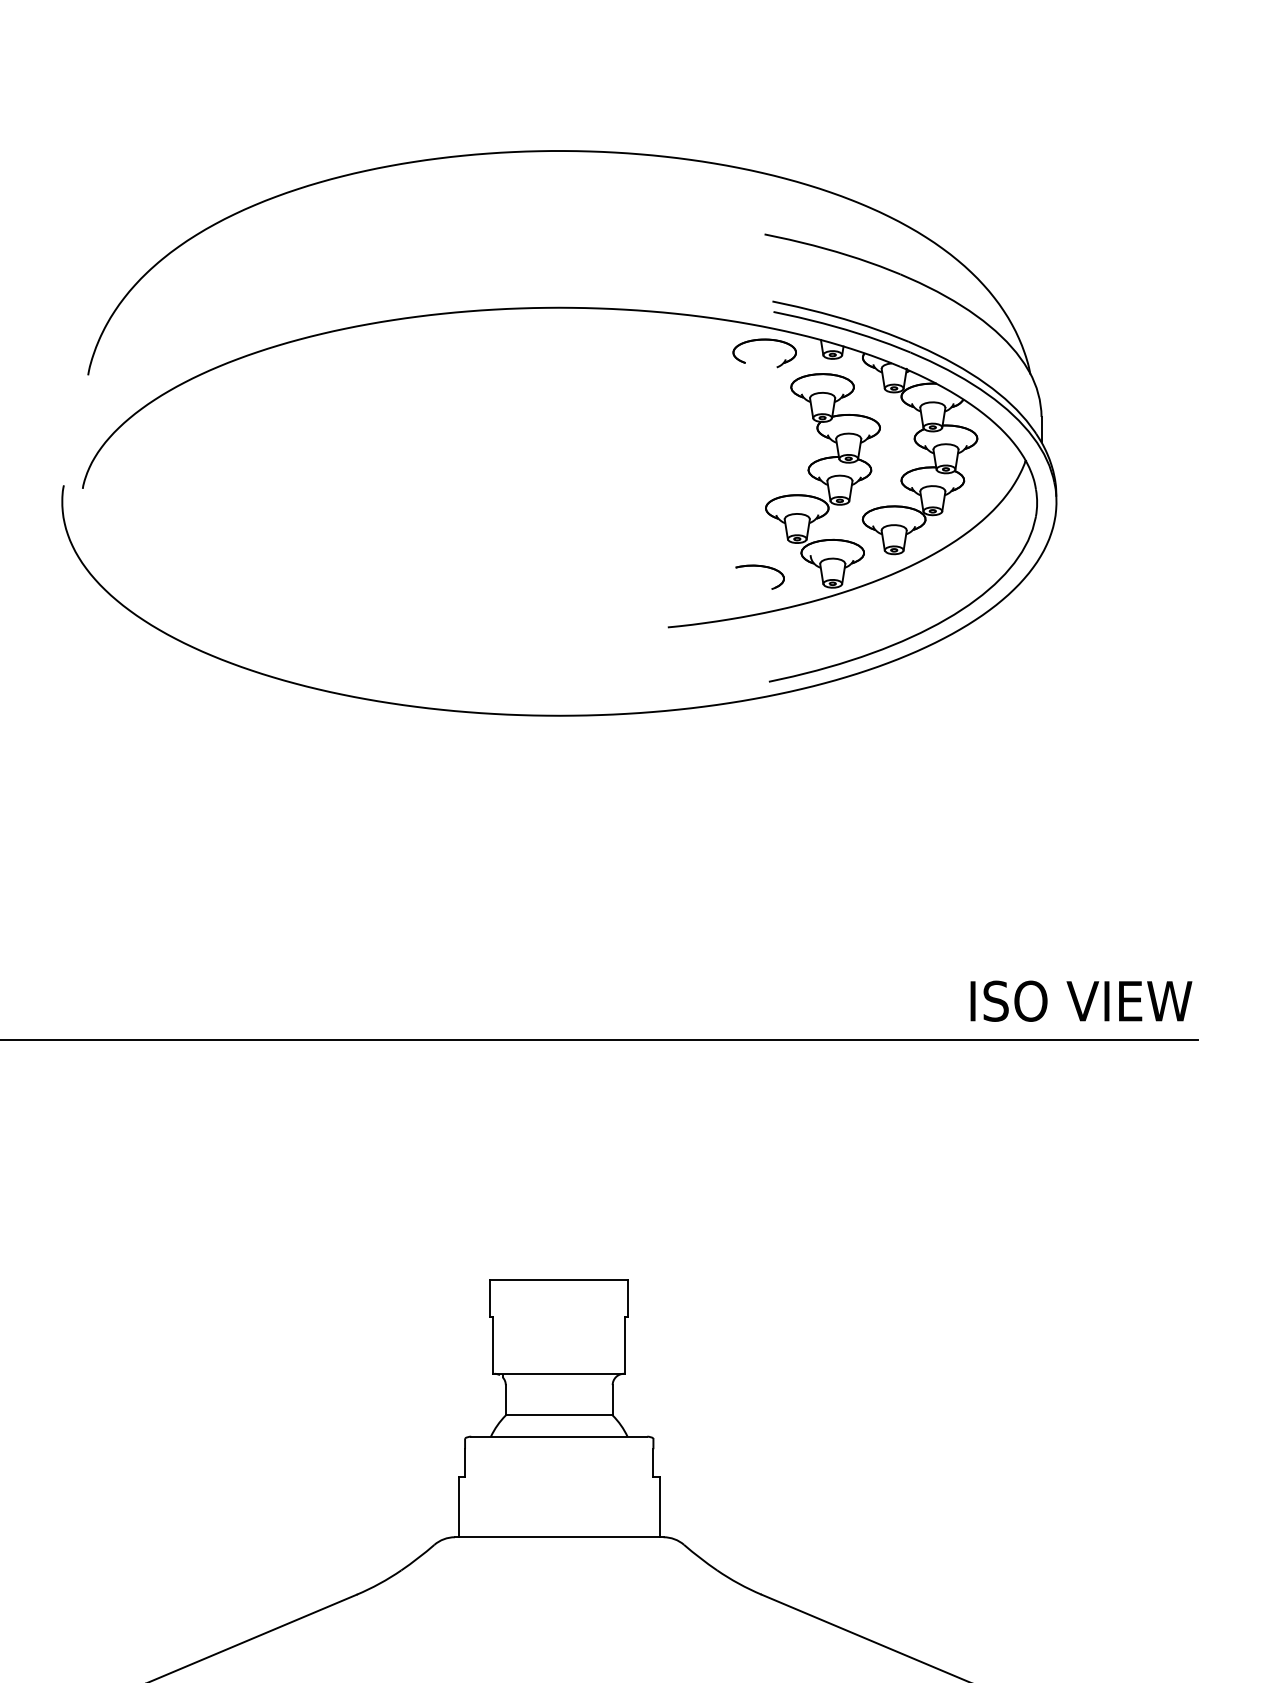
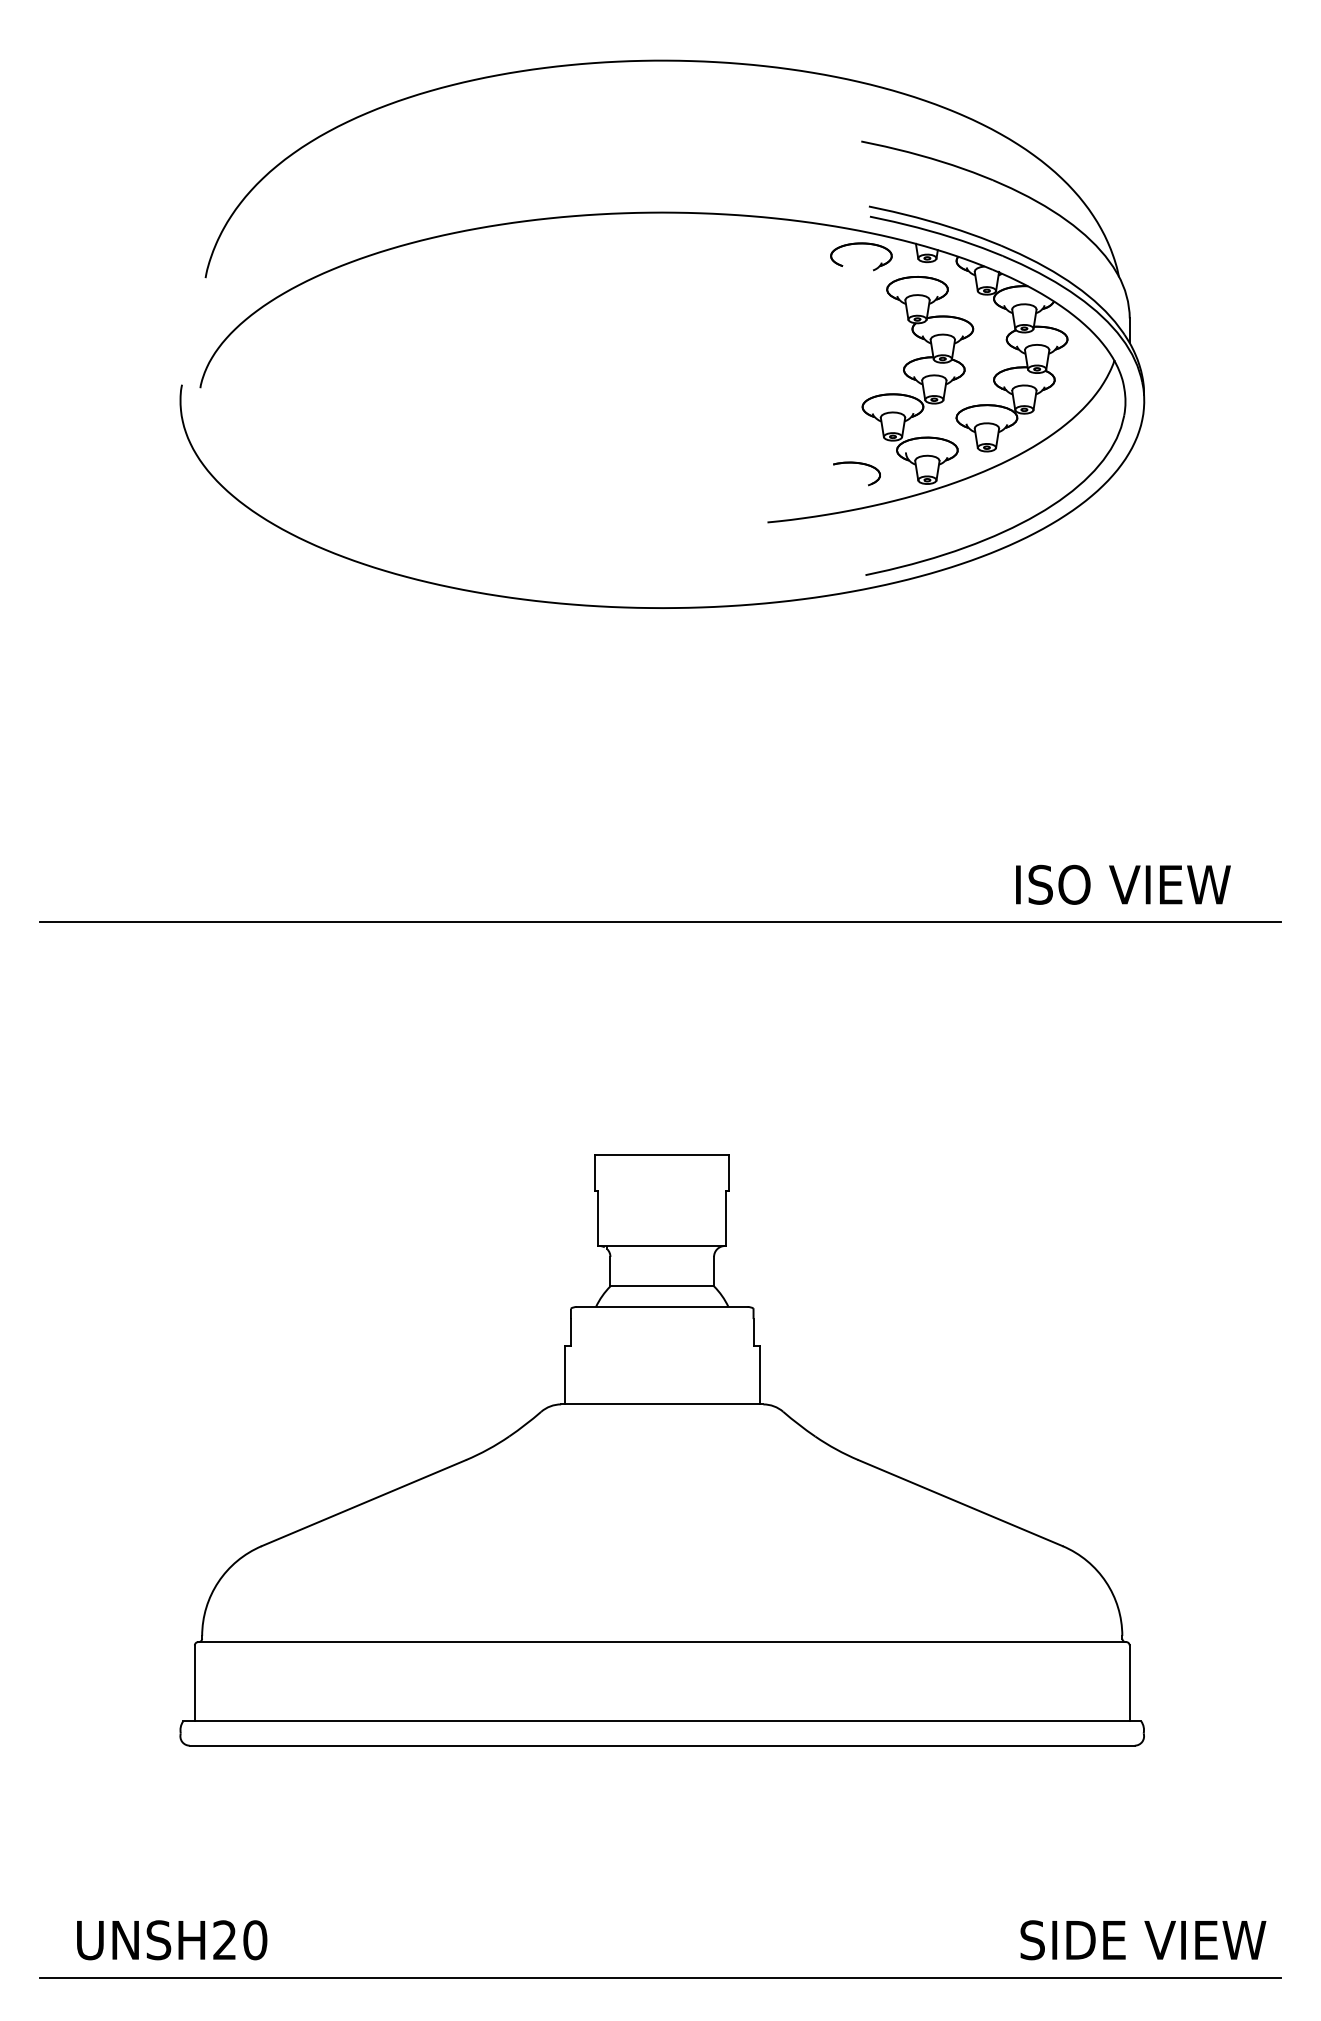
text: (1081, 1000) -> (1123, 884), moved

